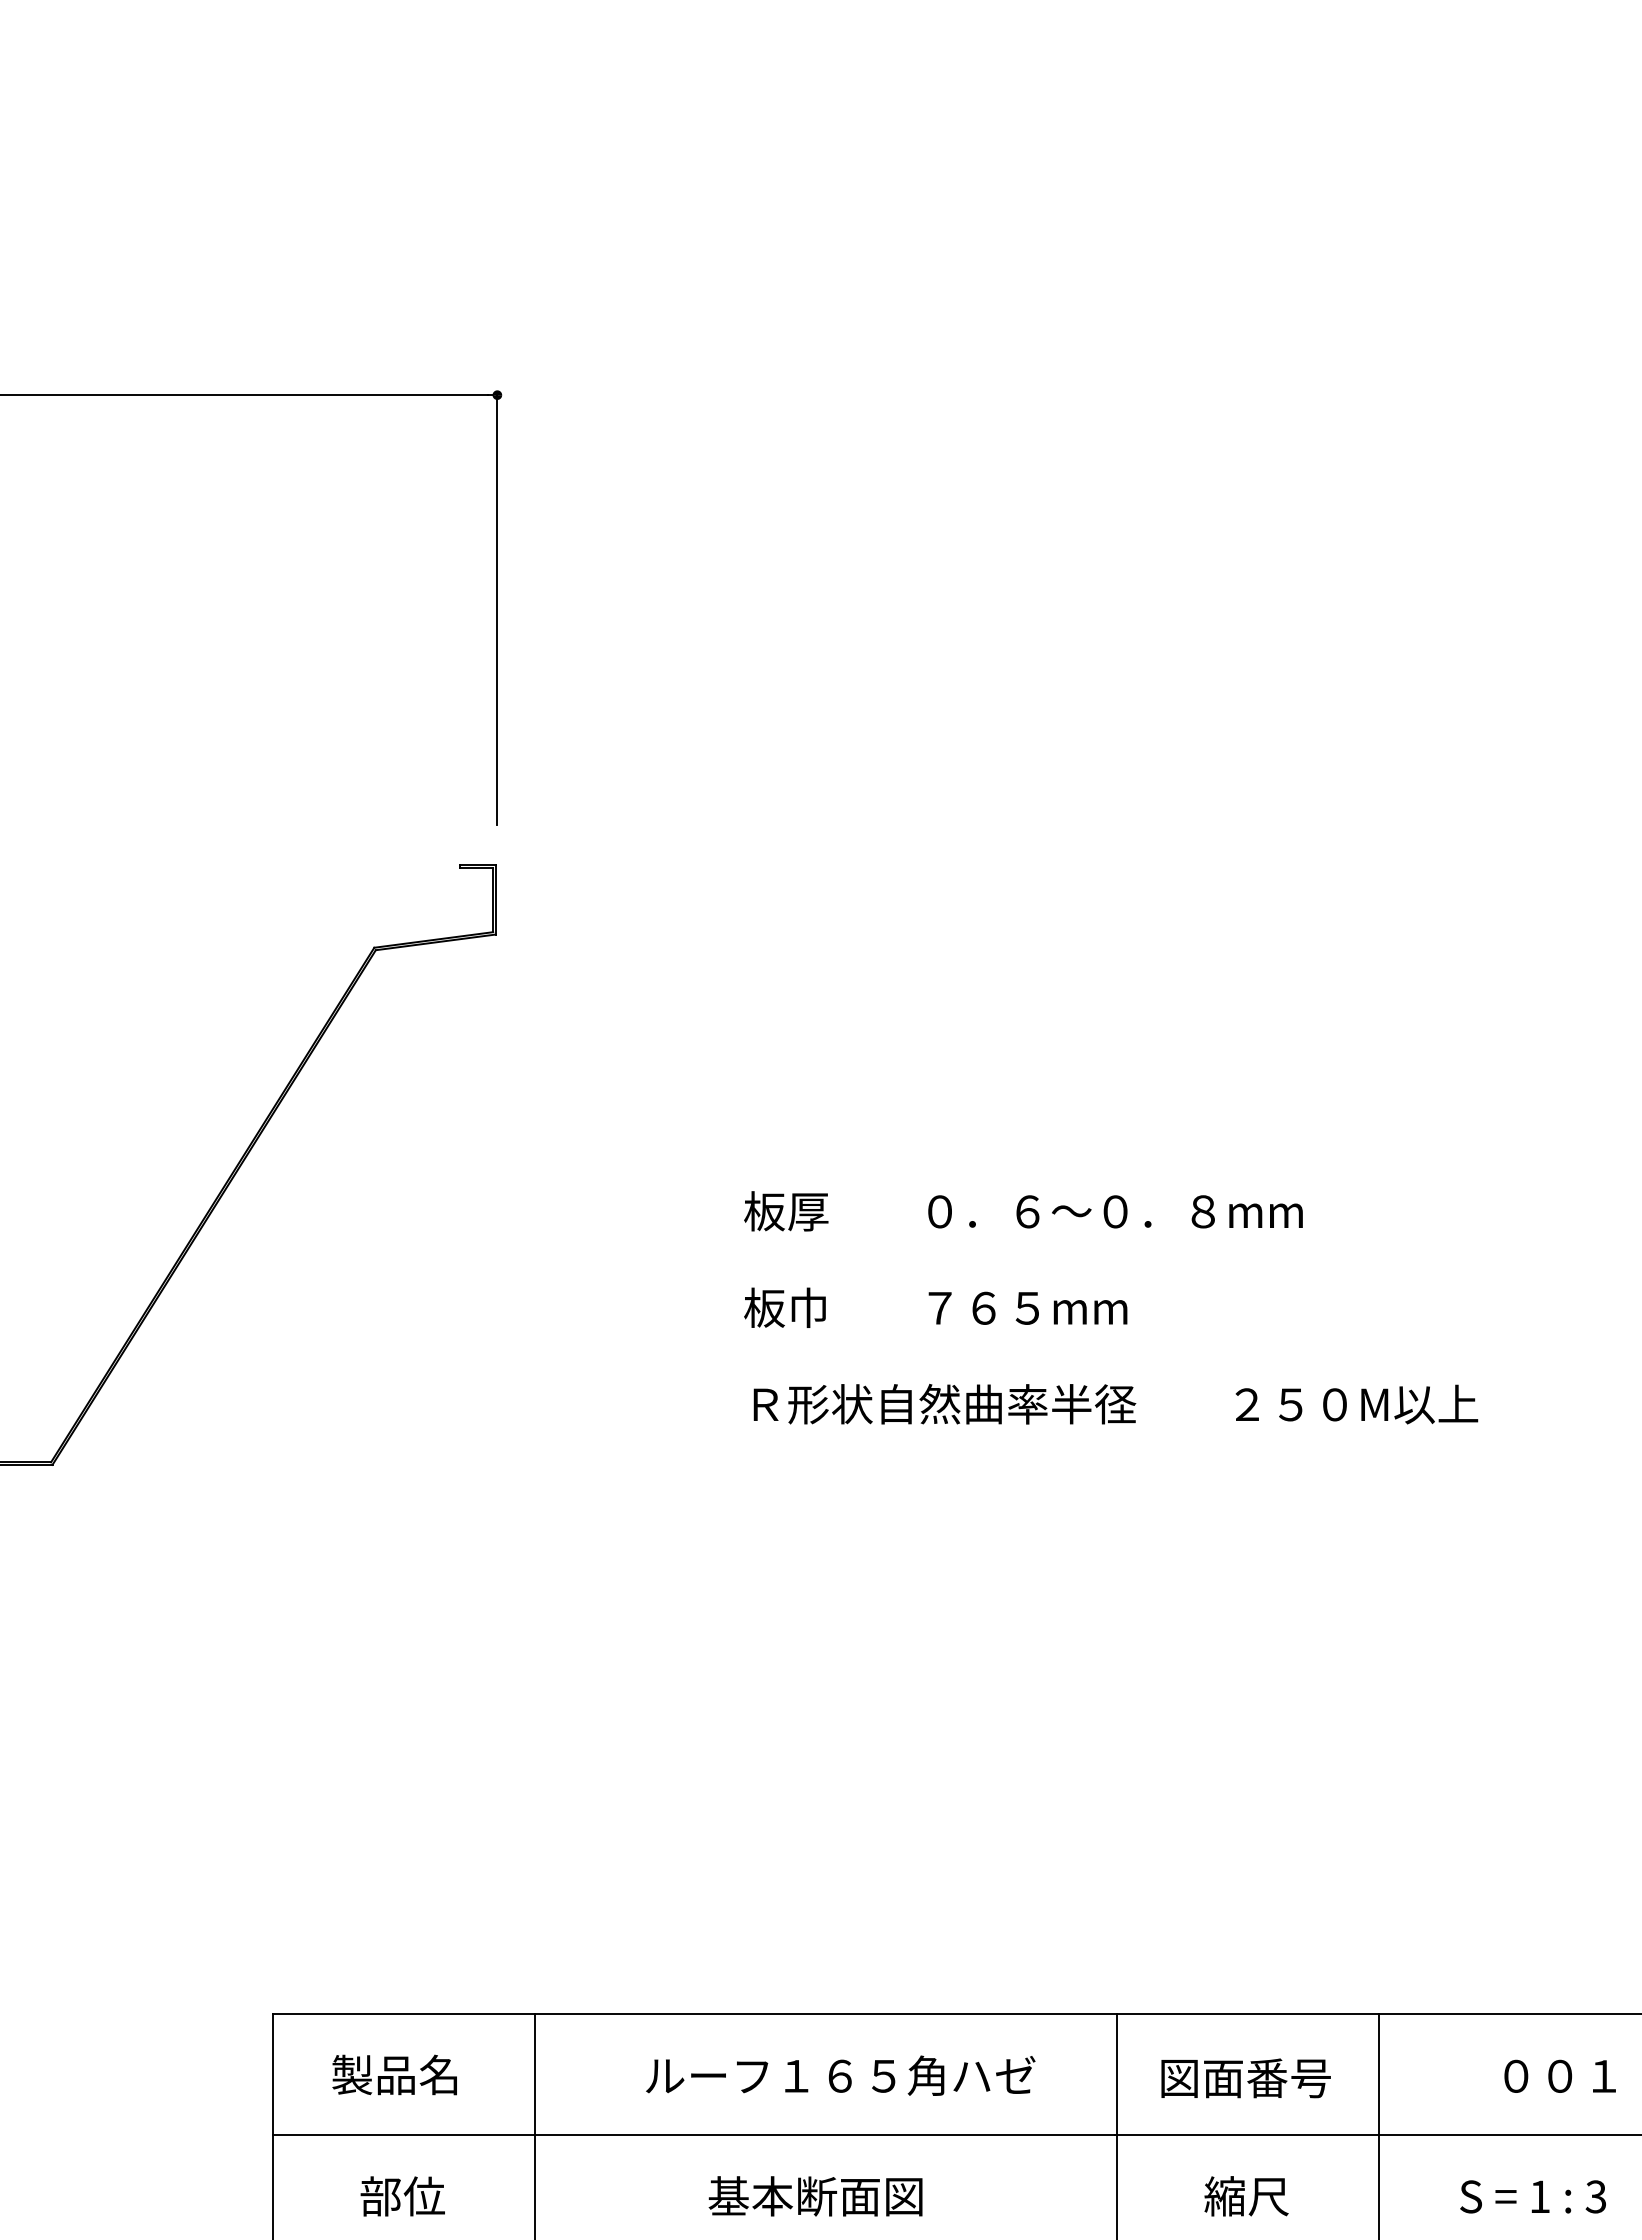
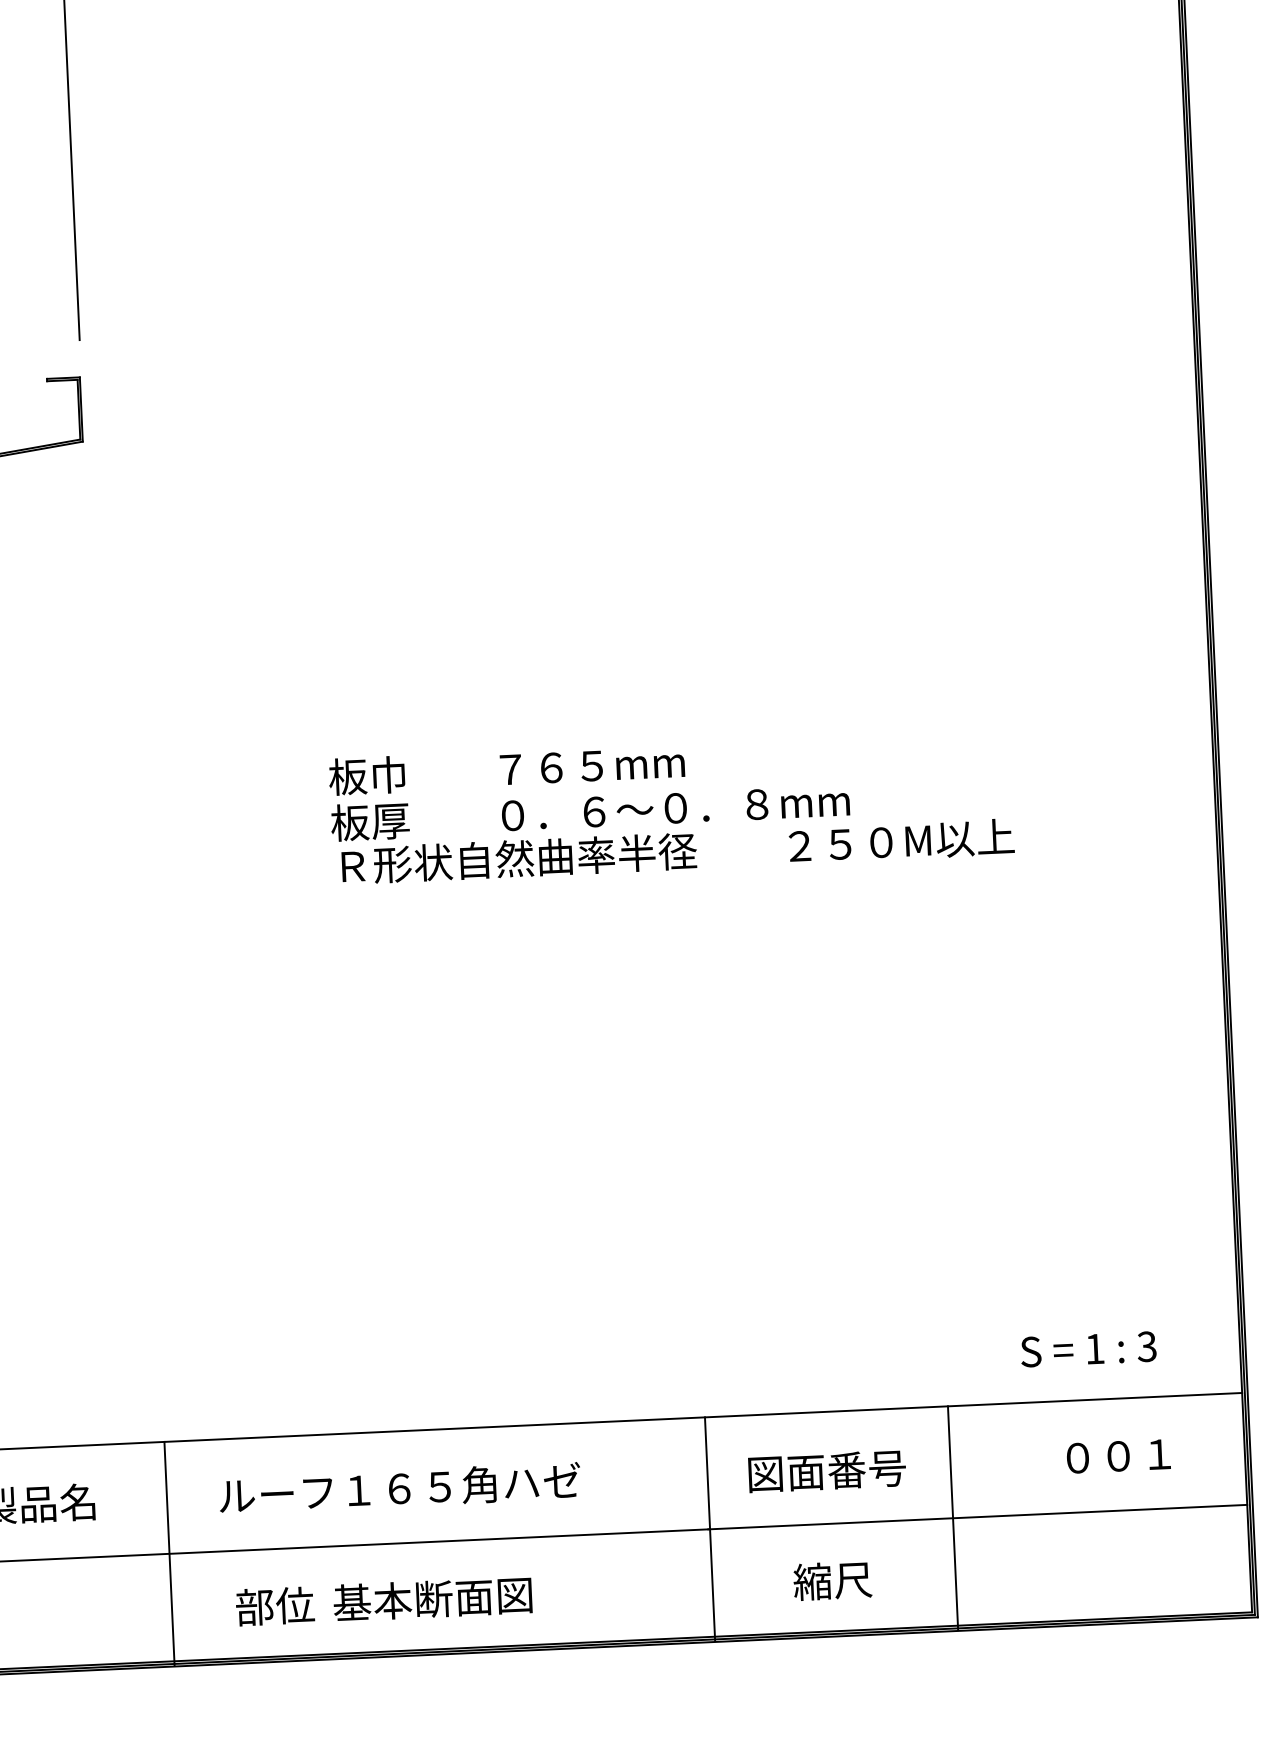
text: (1023, 1211) -> (590, 811), moved
text: (840, 2075) -> (399, 1488), moved
text: (402, 2196) -> (274, 1606), moved
text: (1532, 2196) -> (1088, 1349), moved

